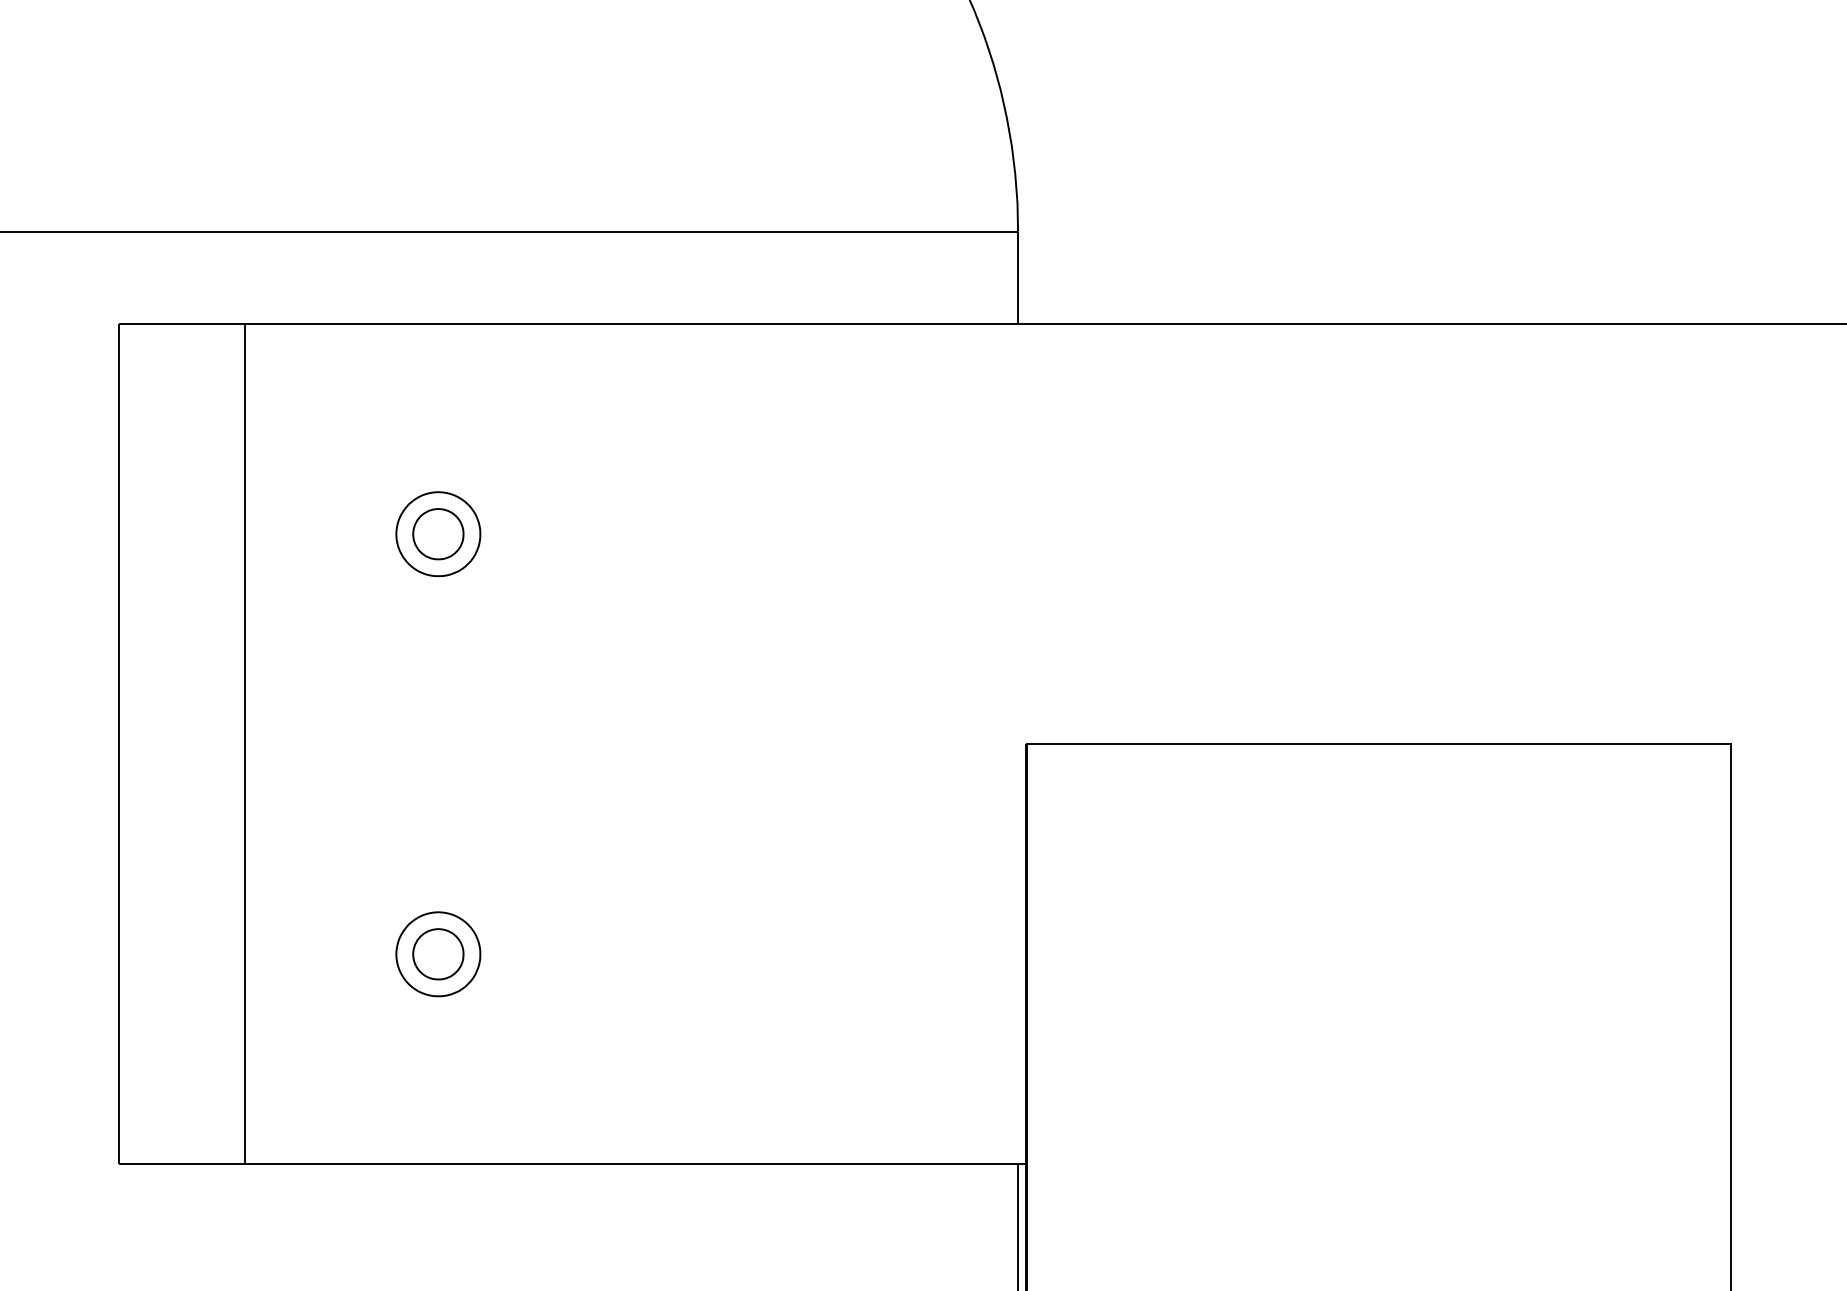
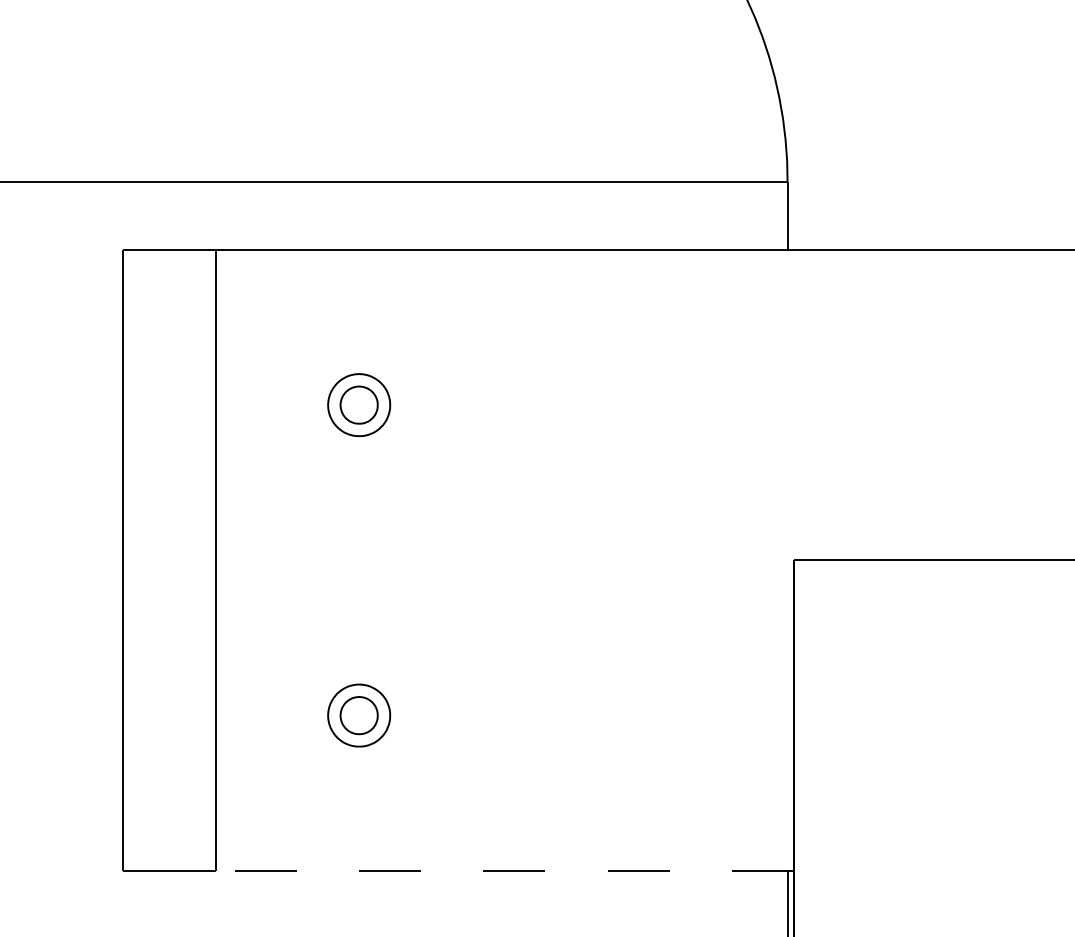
line: (635, 1164) -> (504, 870), solid -> dashed

